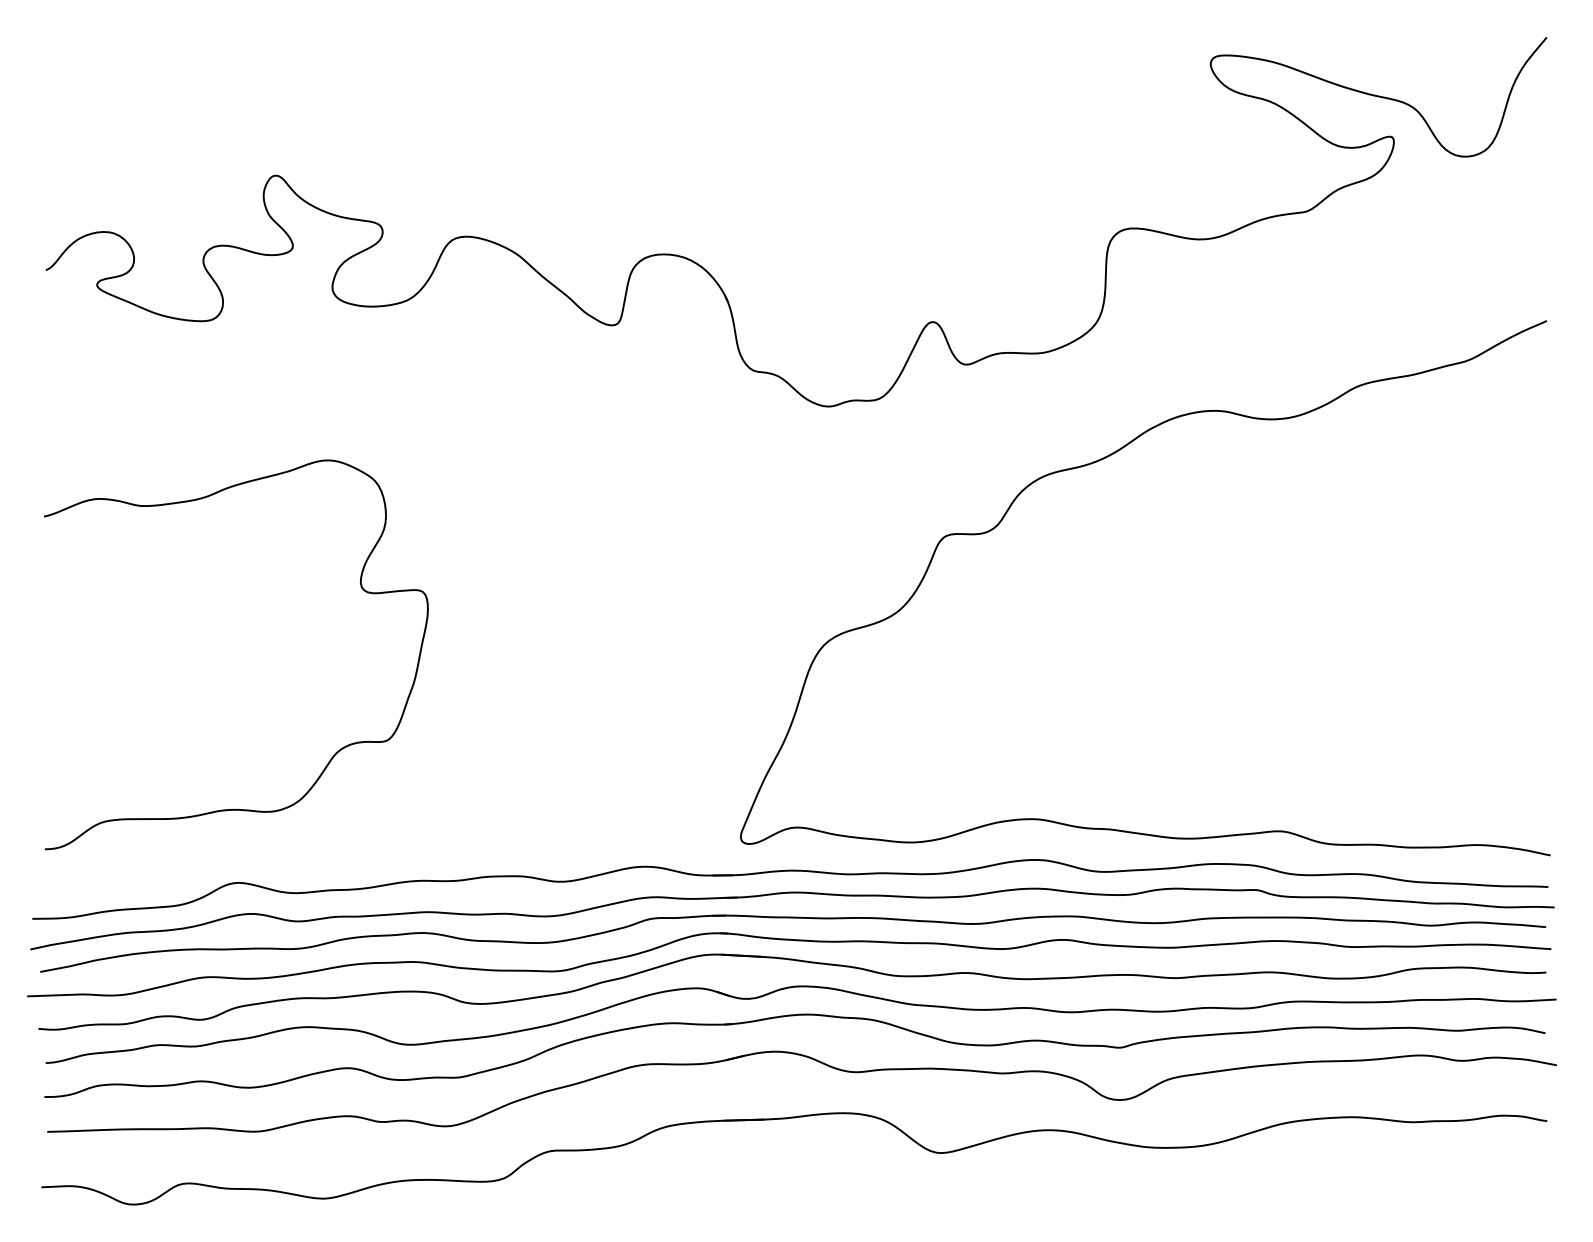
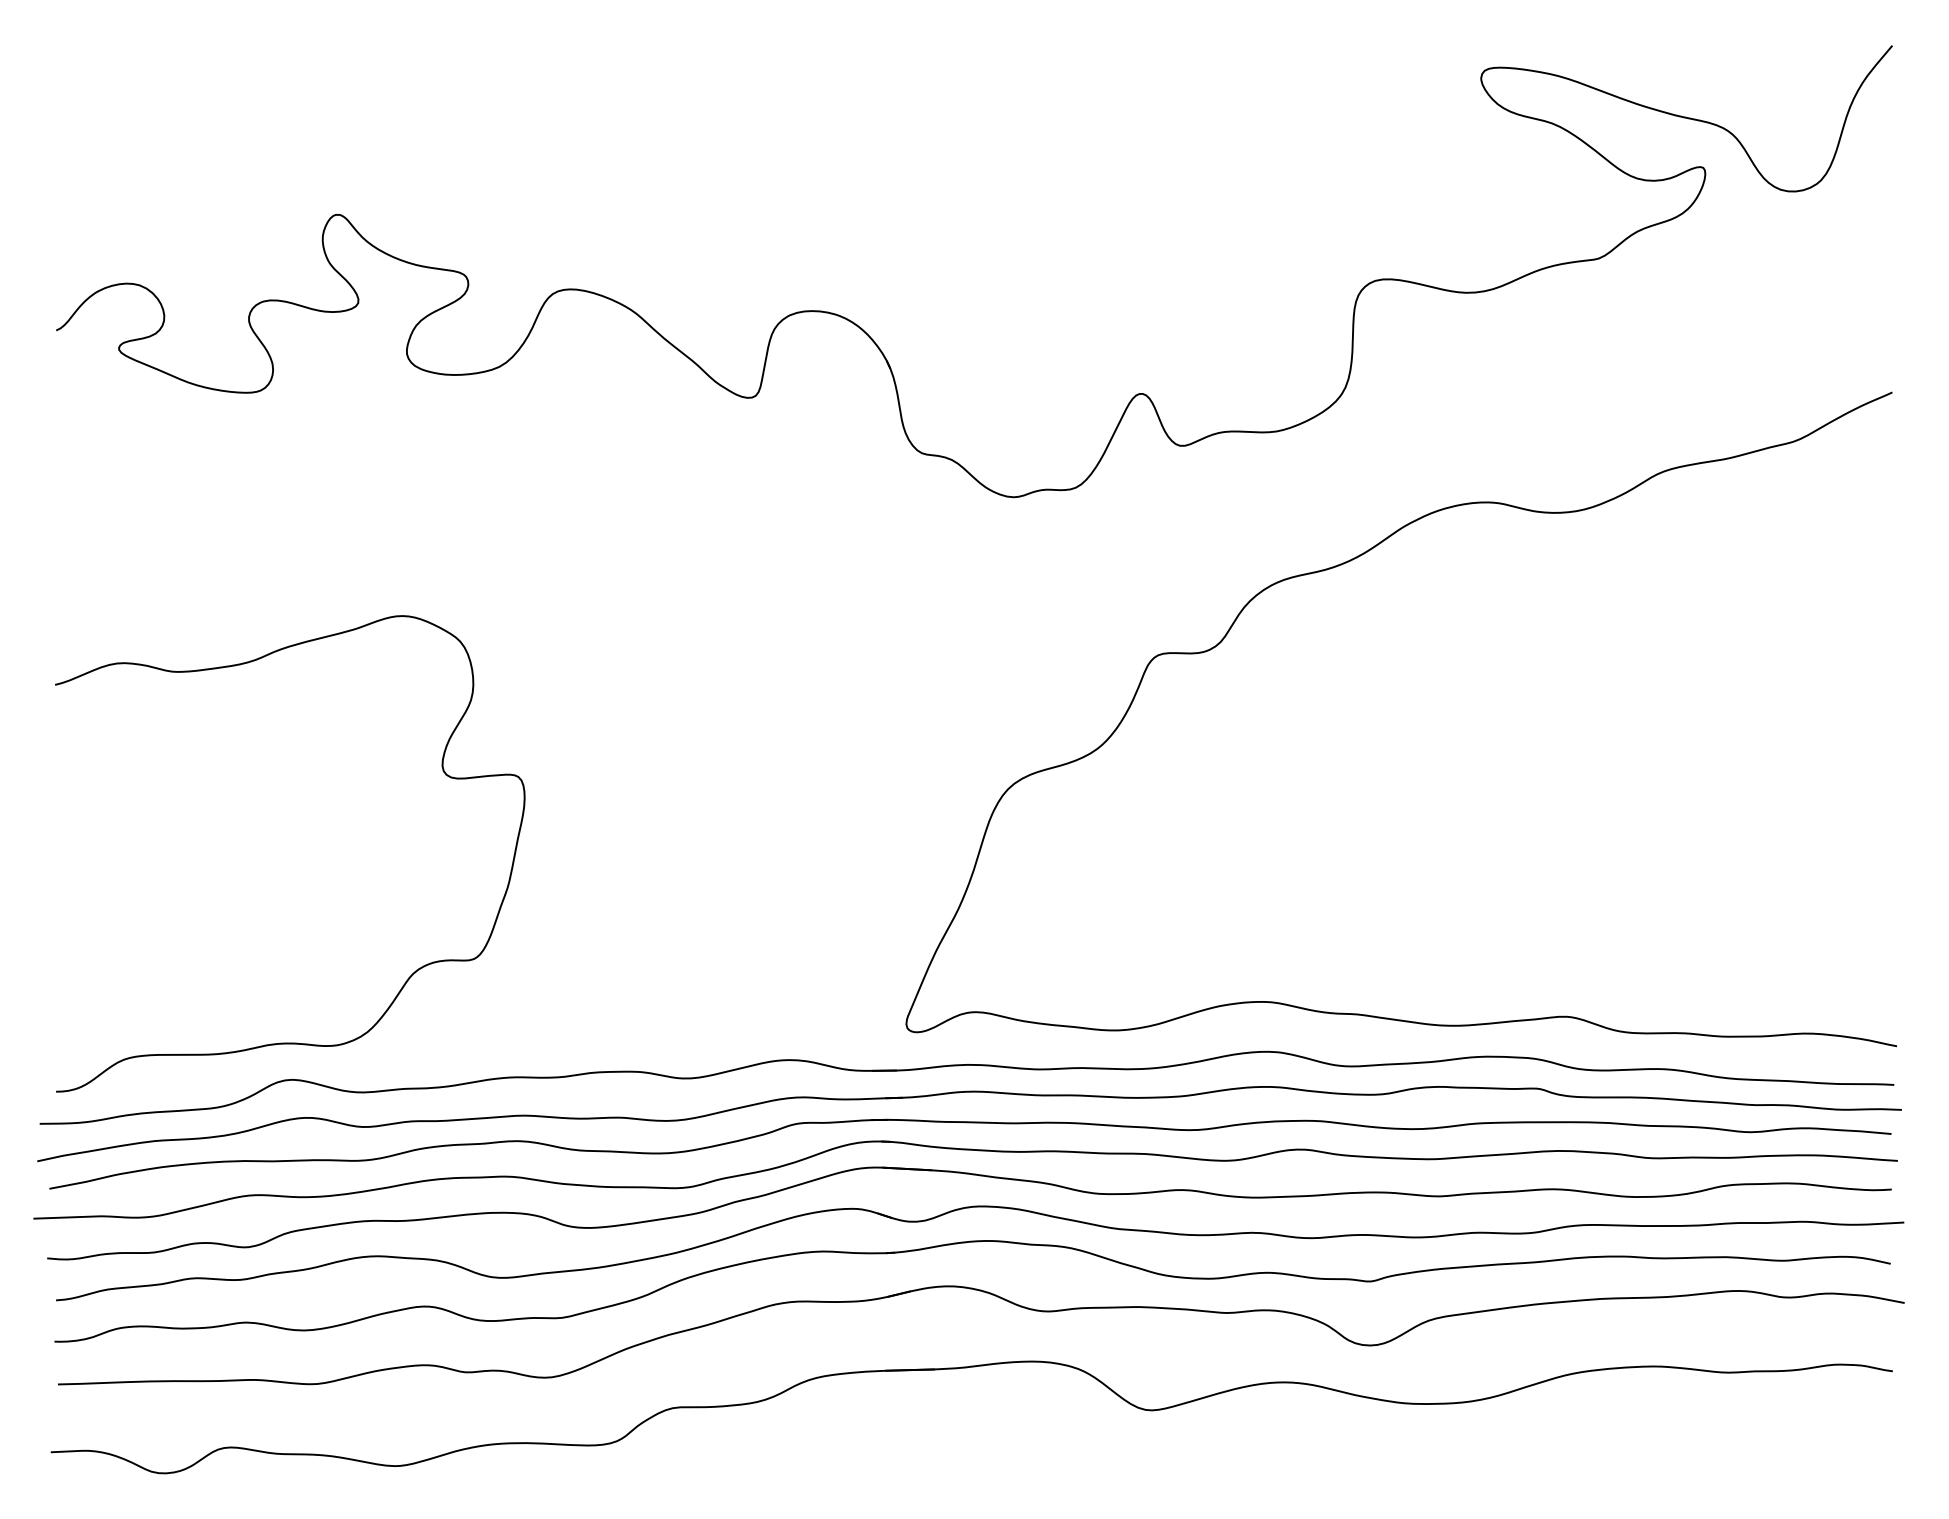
curve: (335, 753) -> (411, 974), moved

